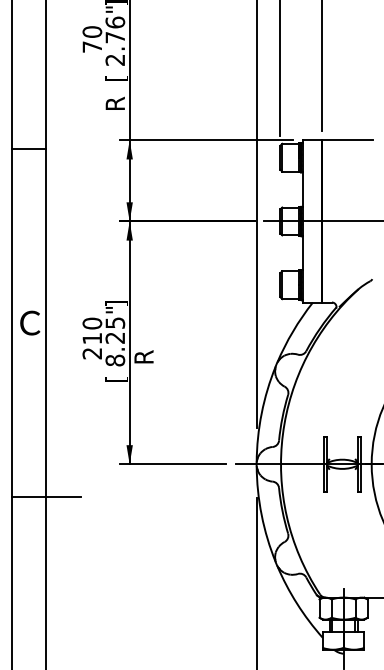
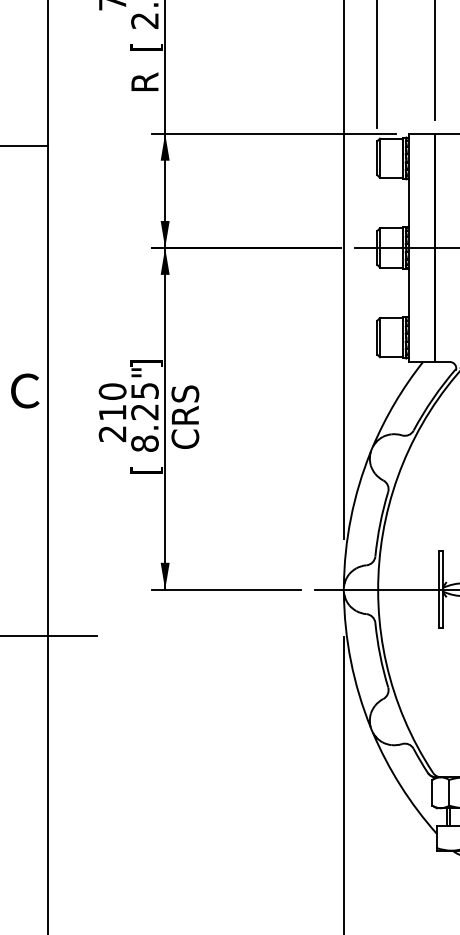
text: (143, 341) -> (184, 416), R -> CRS

